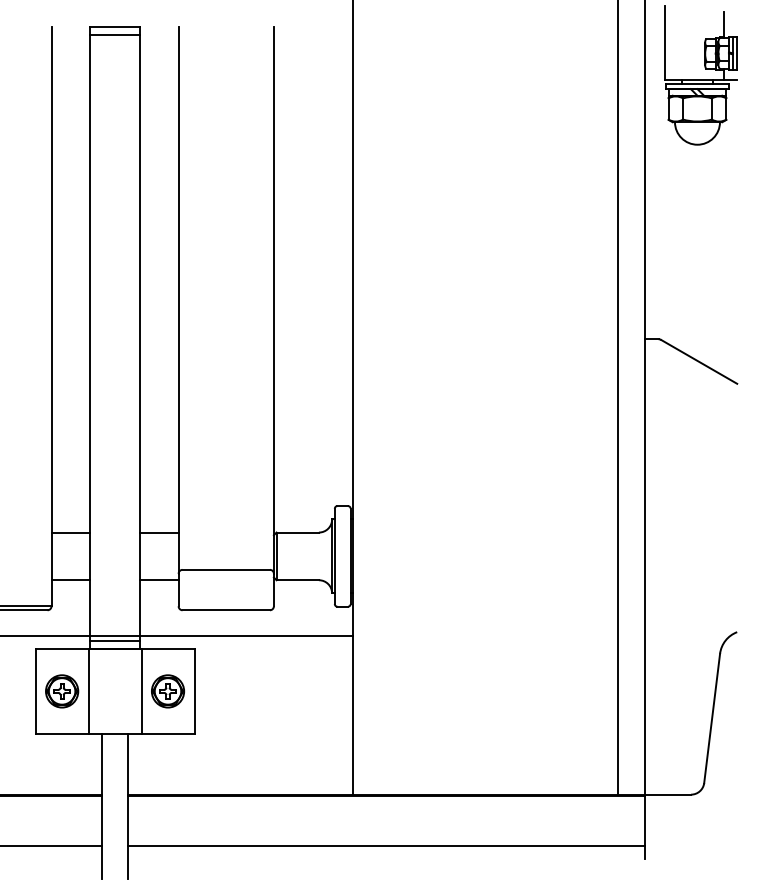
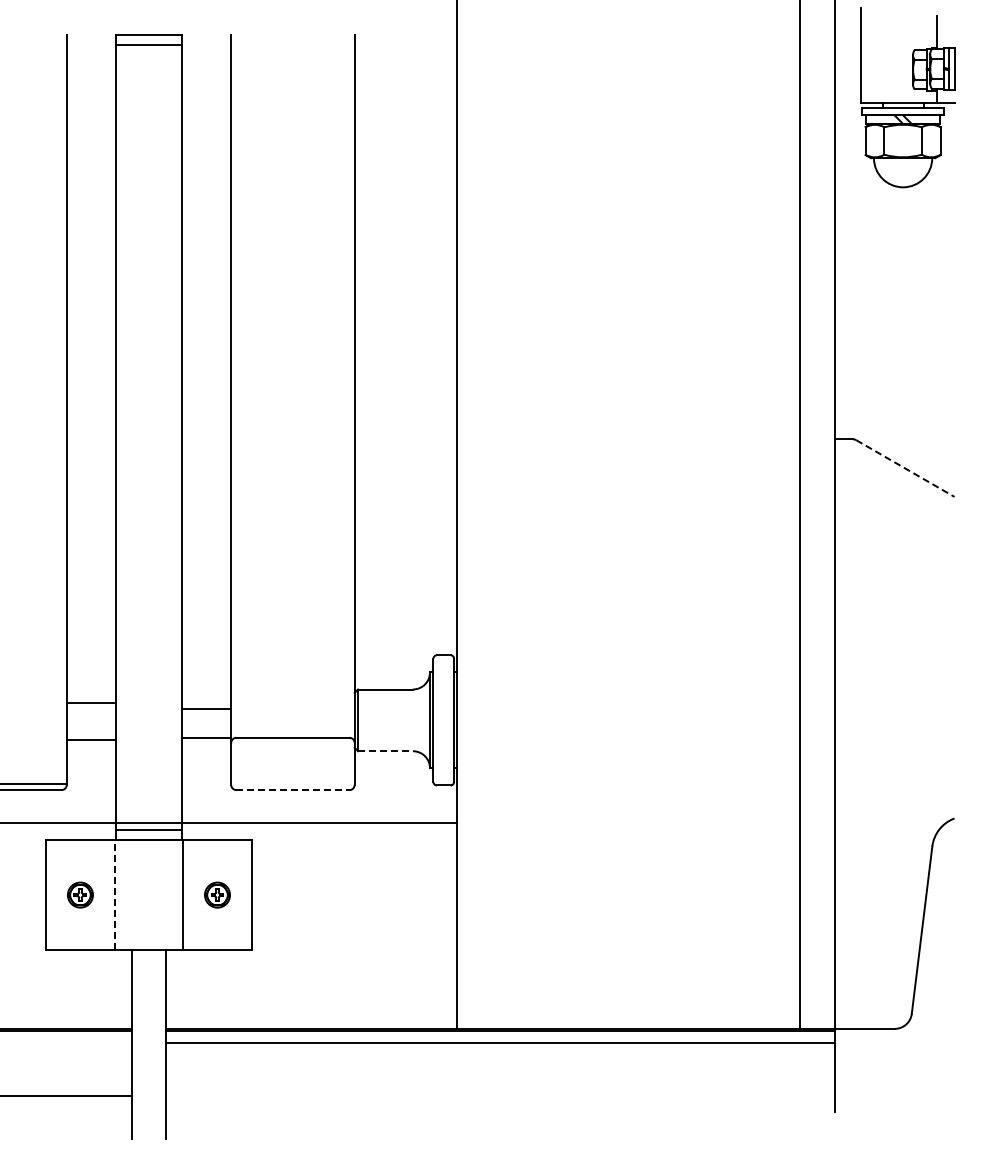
line: (699, 361) -> (905, 468), solid -> dashed
line: (70, 532) -> (91, 739), moved
line: (159, 532) -> (206, 737), moved
line: (70, 580) -> (91, 703), moved
line: (159, 580) -> (206, 709), moved
line: (297, 580) -> (385, 751), solid -> dashed
line: (225, 610) -> (292, 790), solid -> dashed
part: (62, 690) -> (80, 894), size x0.6
part: (168, 690) -> (217, 894), size x0.6
line: (88, 691) -> (114, 895), solid -> dashed
line: (386, 846) -> (500, 1042), moved

